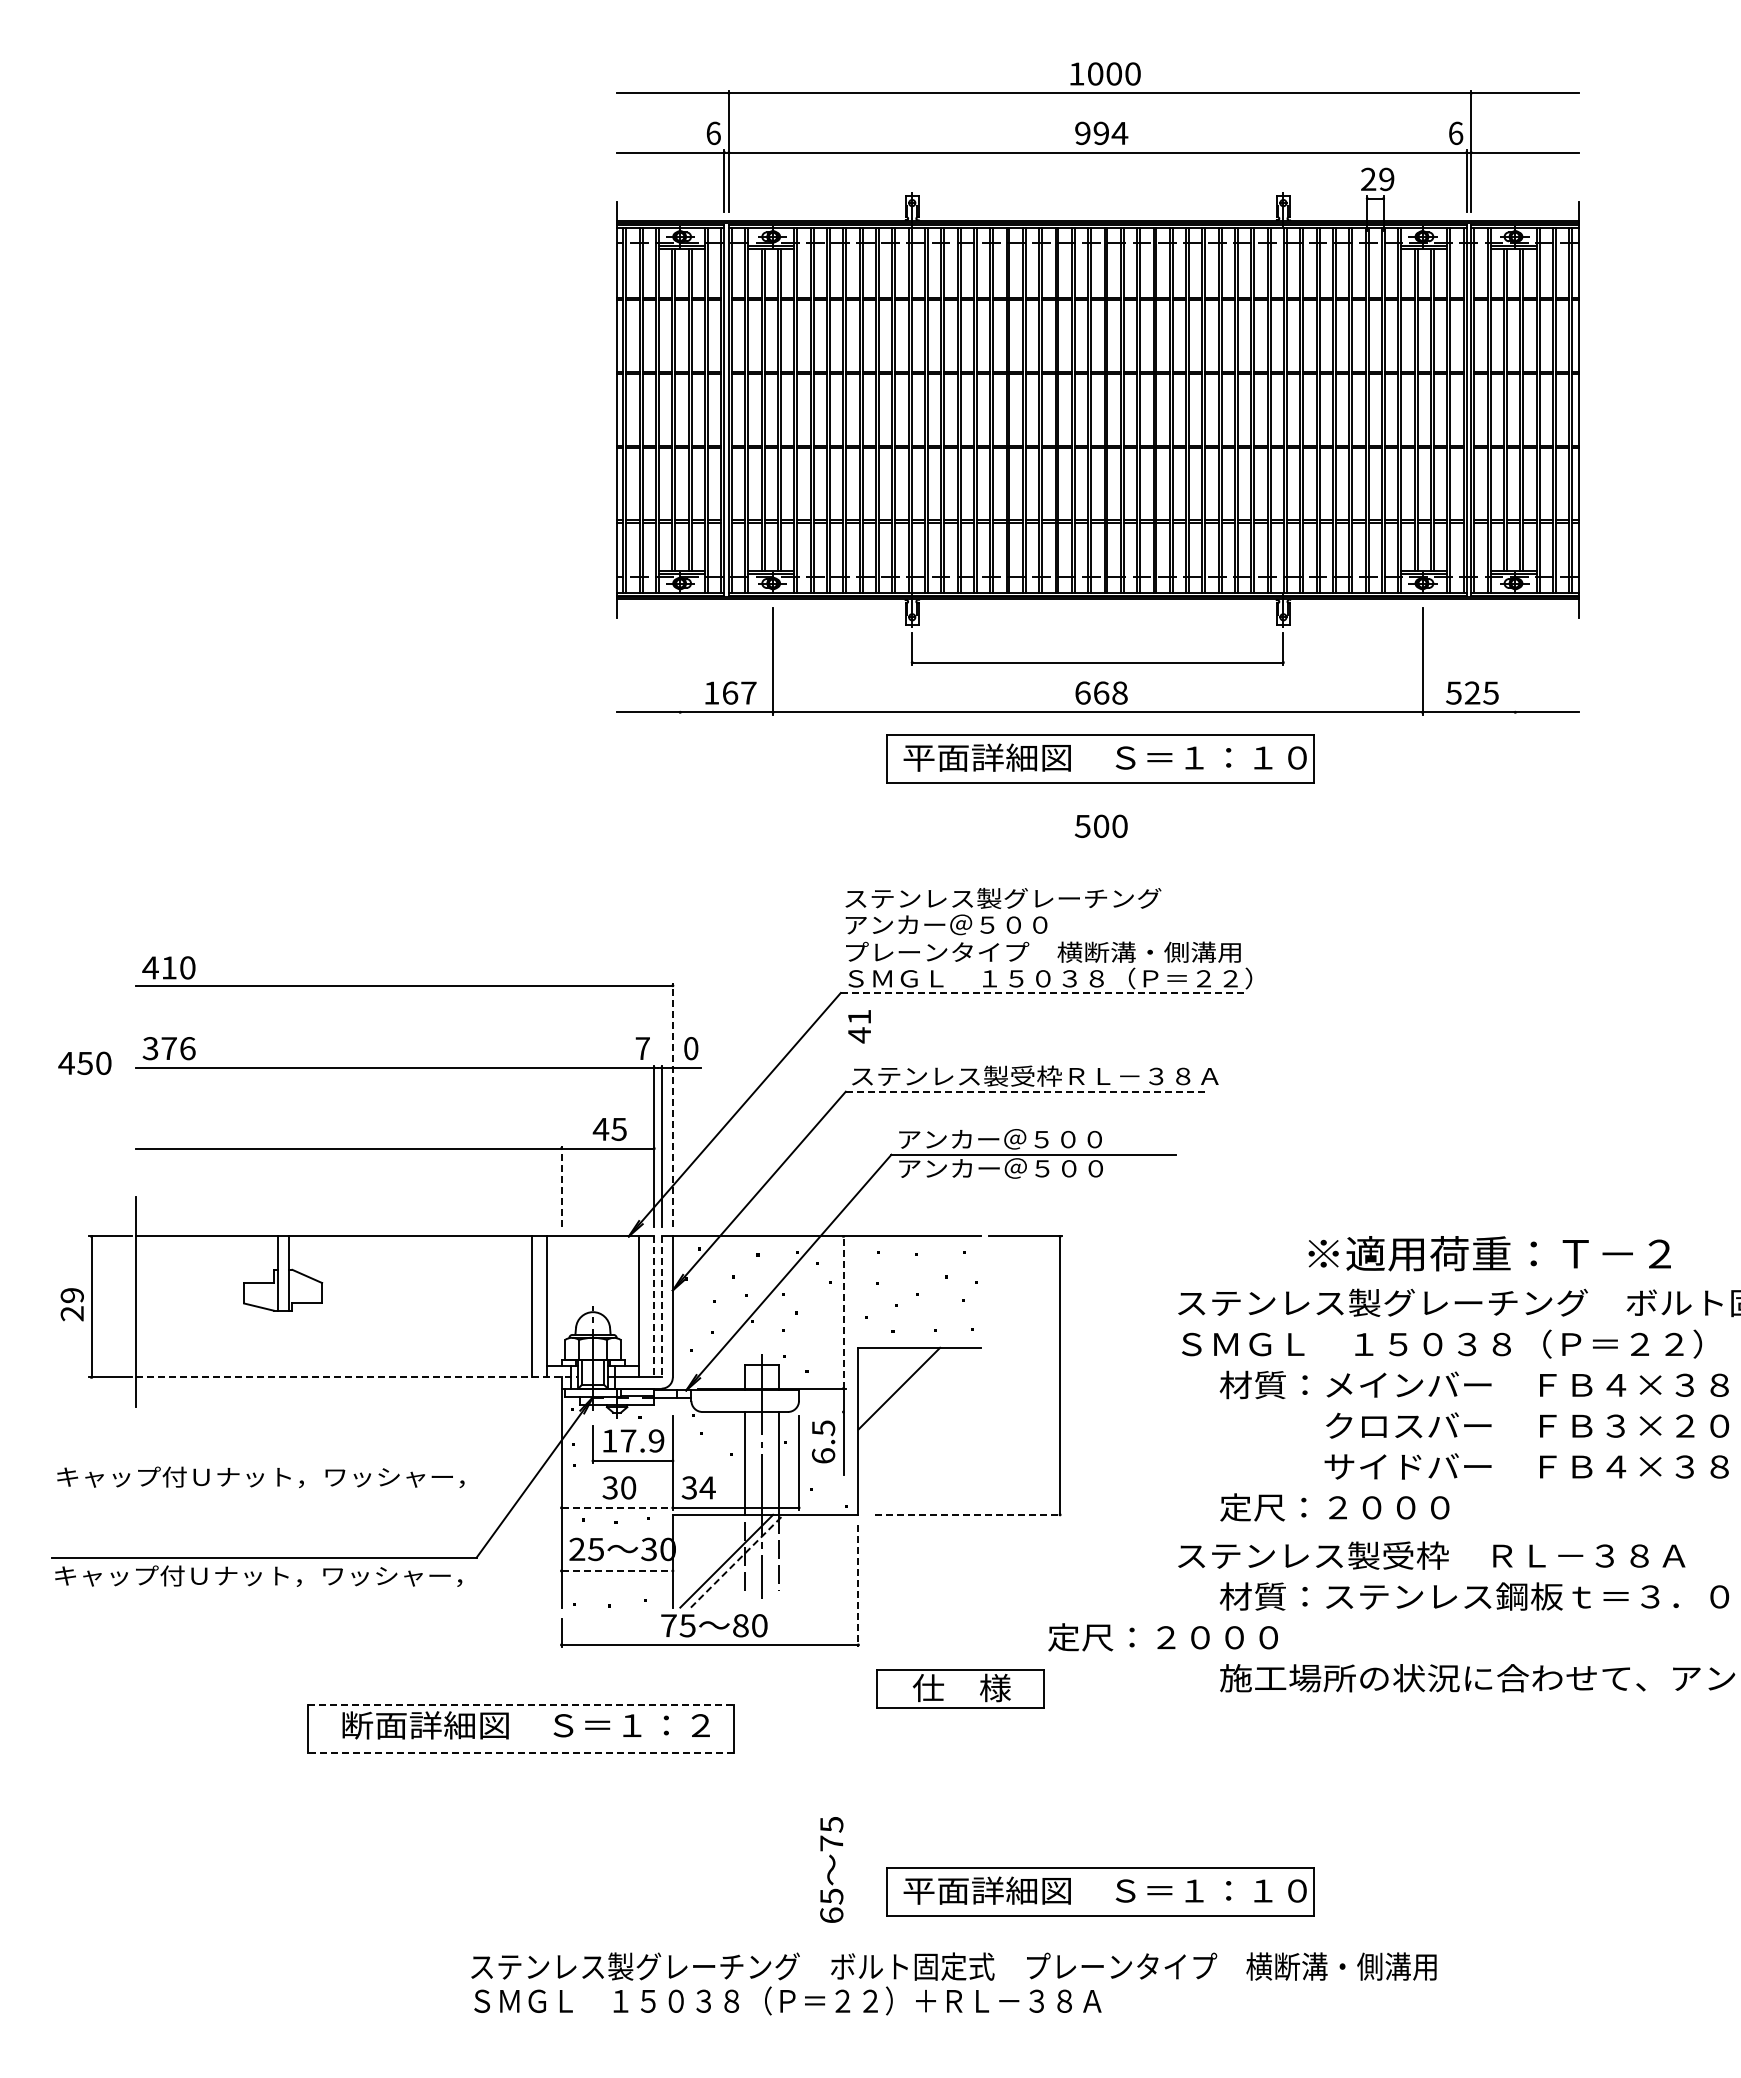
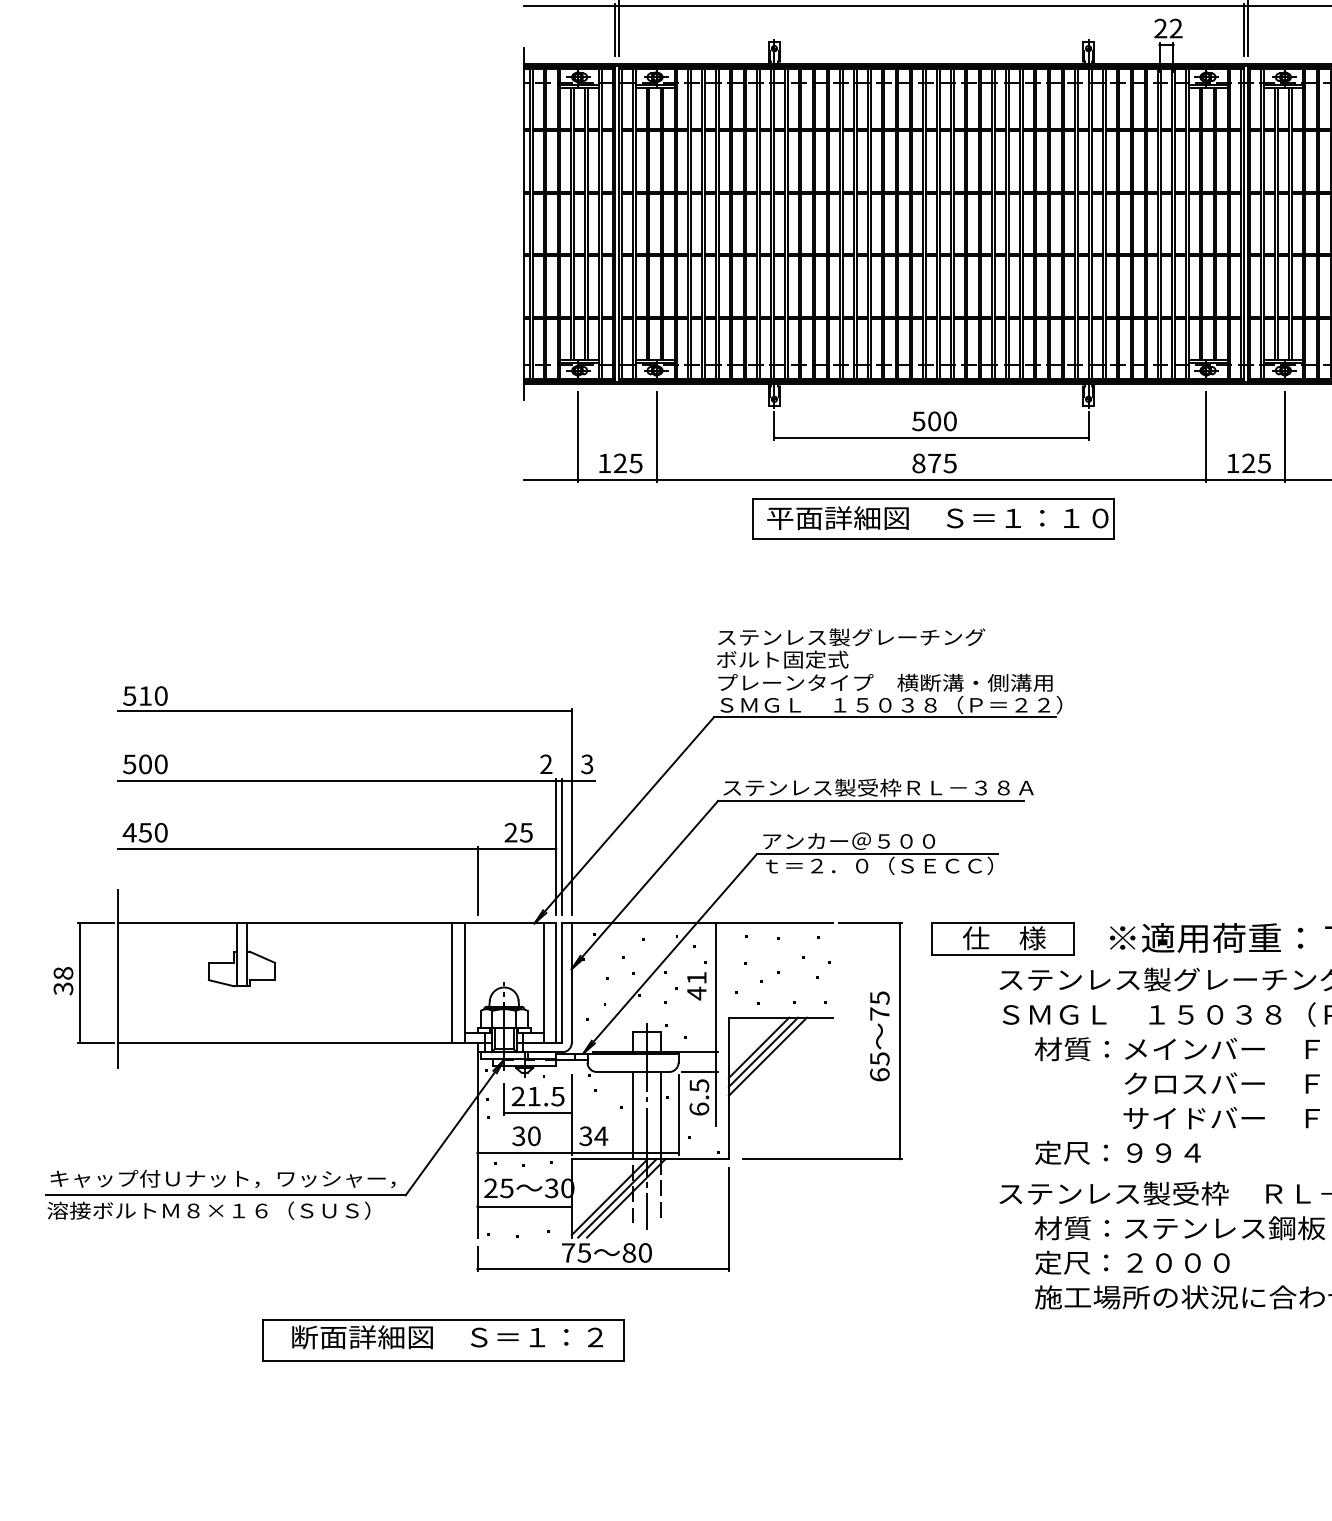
text: (1386, 179) -> (1175, 28), 29 -> 22
line: (680, 661) -> (578, 436), added
line: (1515, 661) -> (1285, 436), added
text: (739, 692) -> (628, 462), 167 -> 125
text: (1101, 692) -> (934, 462), 668 -> 875
text: (1453, 692) -> (1232, 462), 525 -> 125
text: (1101, 825) -> (934, 420), moved
text: (945, 924) -> (802, 659), アンカー＠５００ -> ボルト固定式
text: (150, 967) -> (129, 695), 410 -> 510
line: (1043, 993) -> (885, 717), dashed -> solid
text: (859, 1026) -> (696, 986), moved
text: (169, 1048) -> (145, 764), 376 -> 500
text: (642, 1048) -> (546, 764), 7 -> 2
text: (690, 1048) -> (586, 764), 0 -> 3
text: (84, 1062) -> (144, 832), moved
line: (1026, 1091) -> (871, 800), dashed -> solid
line: (672, 1105) -> (571, 812), dashed -> solid
text: (600, 1128) -> (510, 832), 45 -> 25
text: (1034, 1168) -> (877, 865), アンカー＠５００ -> ｔ＝２．０（ＳＥＣＣ）
line: (561, 1186) -> (477, 881), dashed -> solid
text: (71, 1304) -> (62, 981), 29 -> 38
line: (654, 1306) -> (556, 982), dashed -> solid
line: (661, 1306) -> (562, 982), dashed -> solid
line: (843, 1312) -> (716, 987), dashed -> solid
line: (357, 1377) -> (304, 1042), dashed -> solid
line: (893, 1383) -> (758, 1047), added
line: (904, 1393) -> (767, 1056), added
line: (823, 1412) -> (699, 1072), added
text: (633, 1440) -> (538, 1096), 17.9 -> 21.5
text: (260, 1477) -> (222, 1179), moved
line: (617, 1507) -> (524, 1152), dashed -> solid
text: (1389, 1507) -> (1178, 1152), 定尺：２０００ -> 定尺：９９４
line: (968, 1514) -> (822, 1158), dashed -> solid
line: (717, 1559) -> (609, 1196), added
line: (737, 1561) -> (626, 1198), dashed -> solid
line: (617, 1570) -> (524, 1206), dashed -> solid
text: (257, 1575) -> (220, 1210), キャップ付Ｕナット，ワッシャー， -> 溶接ボルトＭ８×１６（ＳＵＳ）
line: (858, 1586) -> (728, 1219), dashed -> solid
text: (1162, 1637) -> (1131, 1262), moved
part: (960, 1688) -> (1003, 938), moved
line: (521, 1704) -> (443, 1319), dashed -> solid
line: (520, 1753) -> (442, 1361), dashed -> solid
text: (831, 1869) -> (879, 1036), moved
part: (1100, 1891) -> (933, 1477), removed

